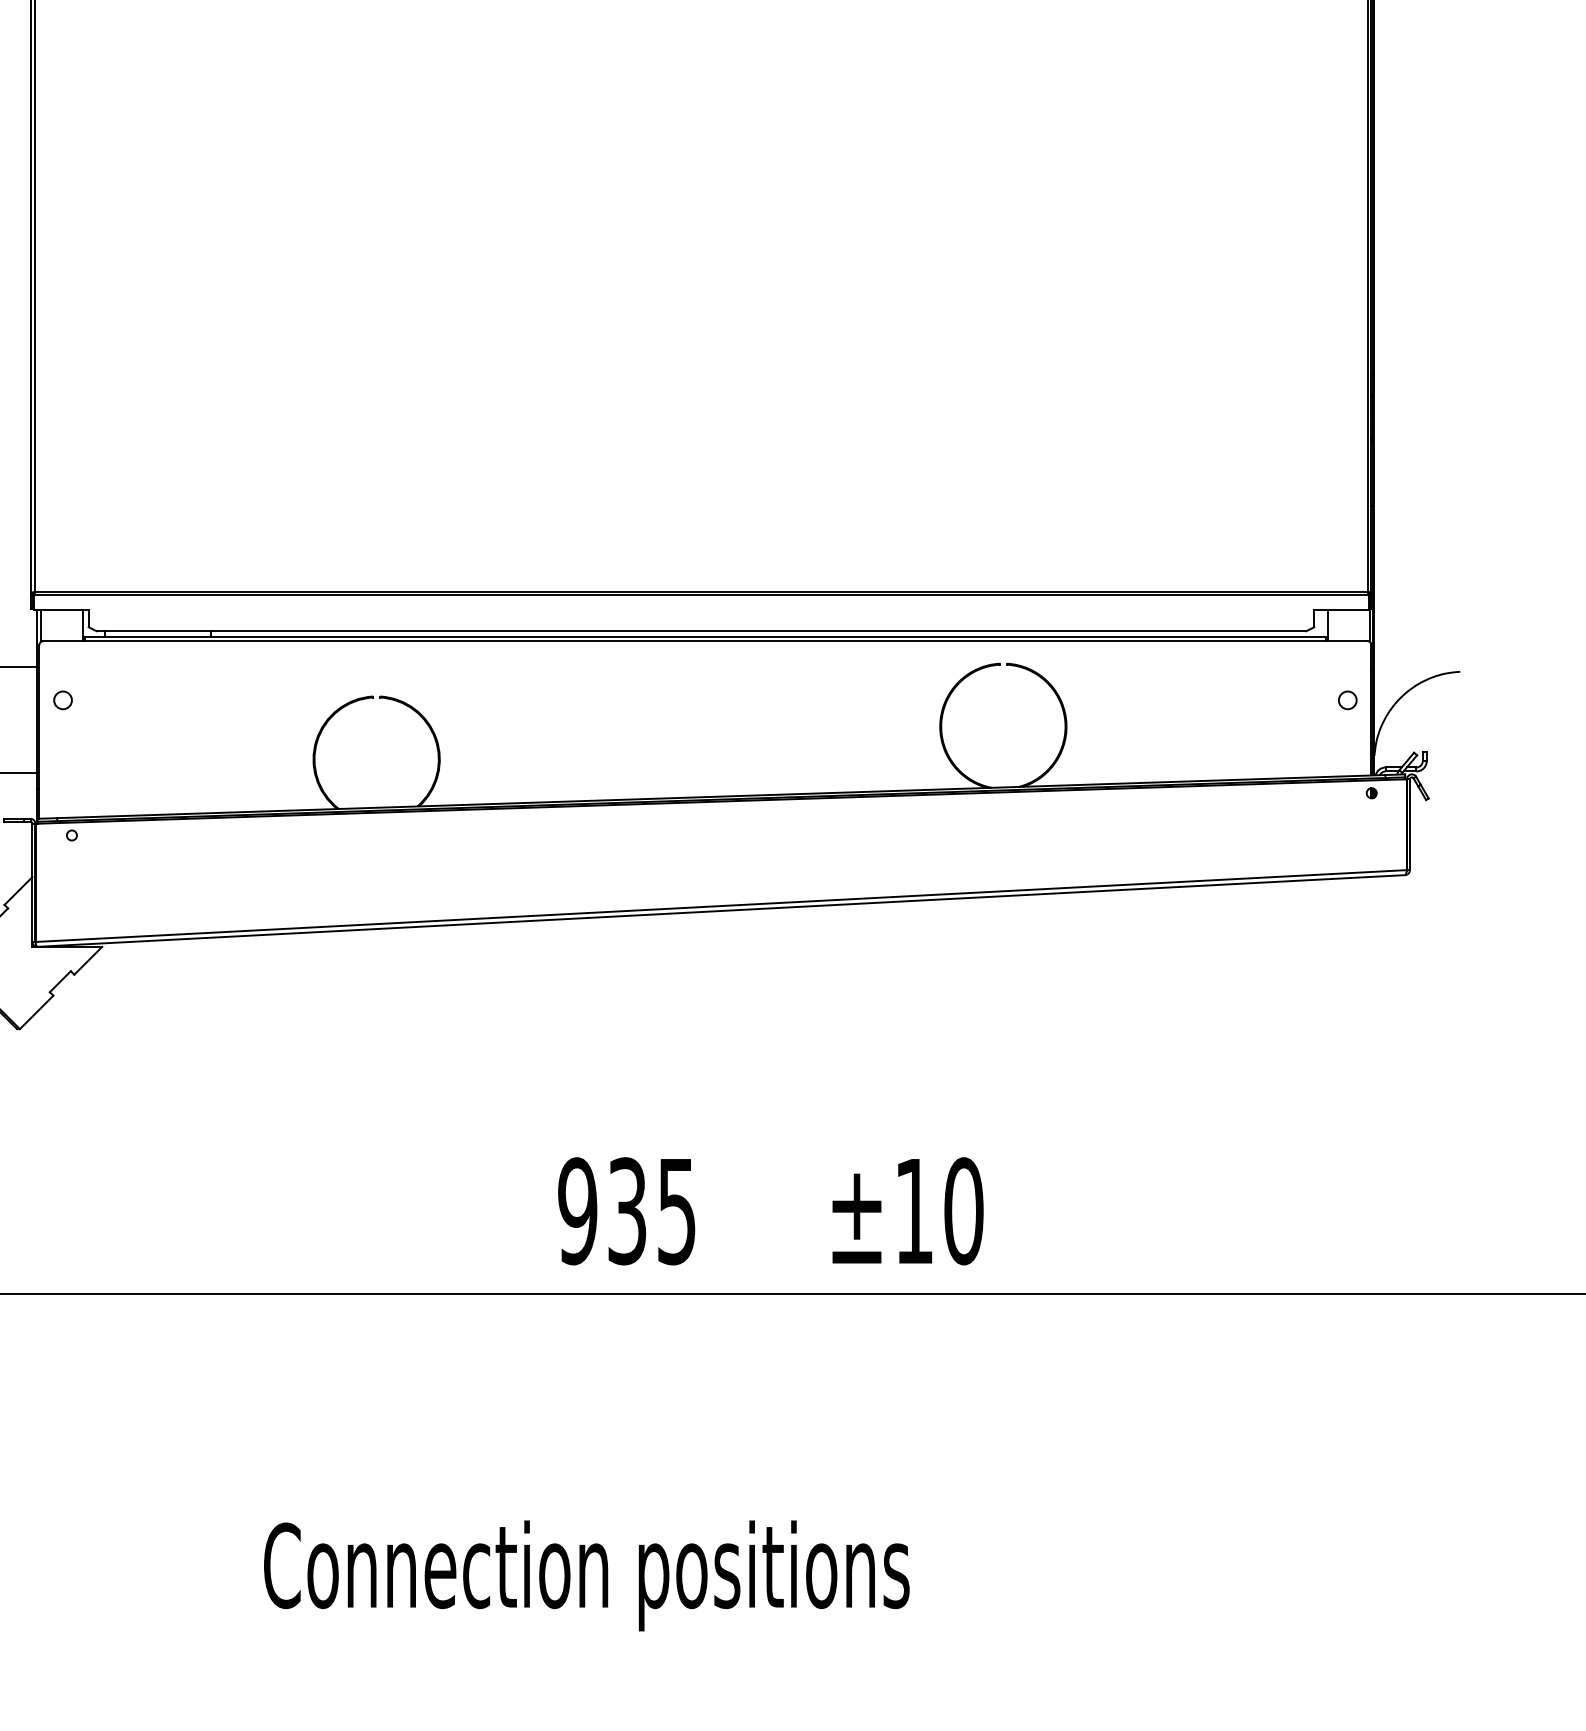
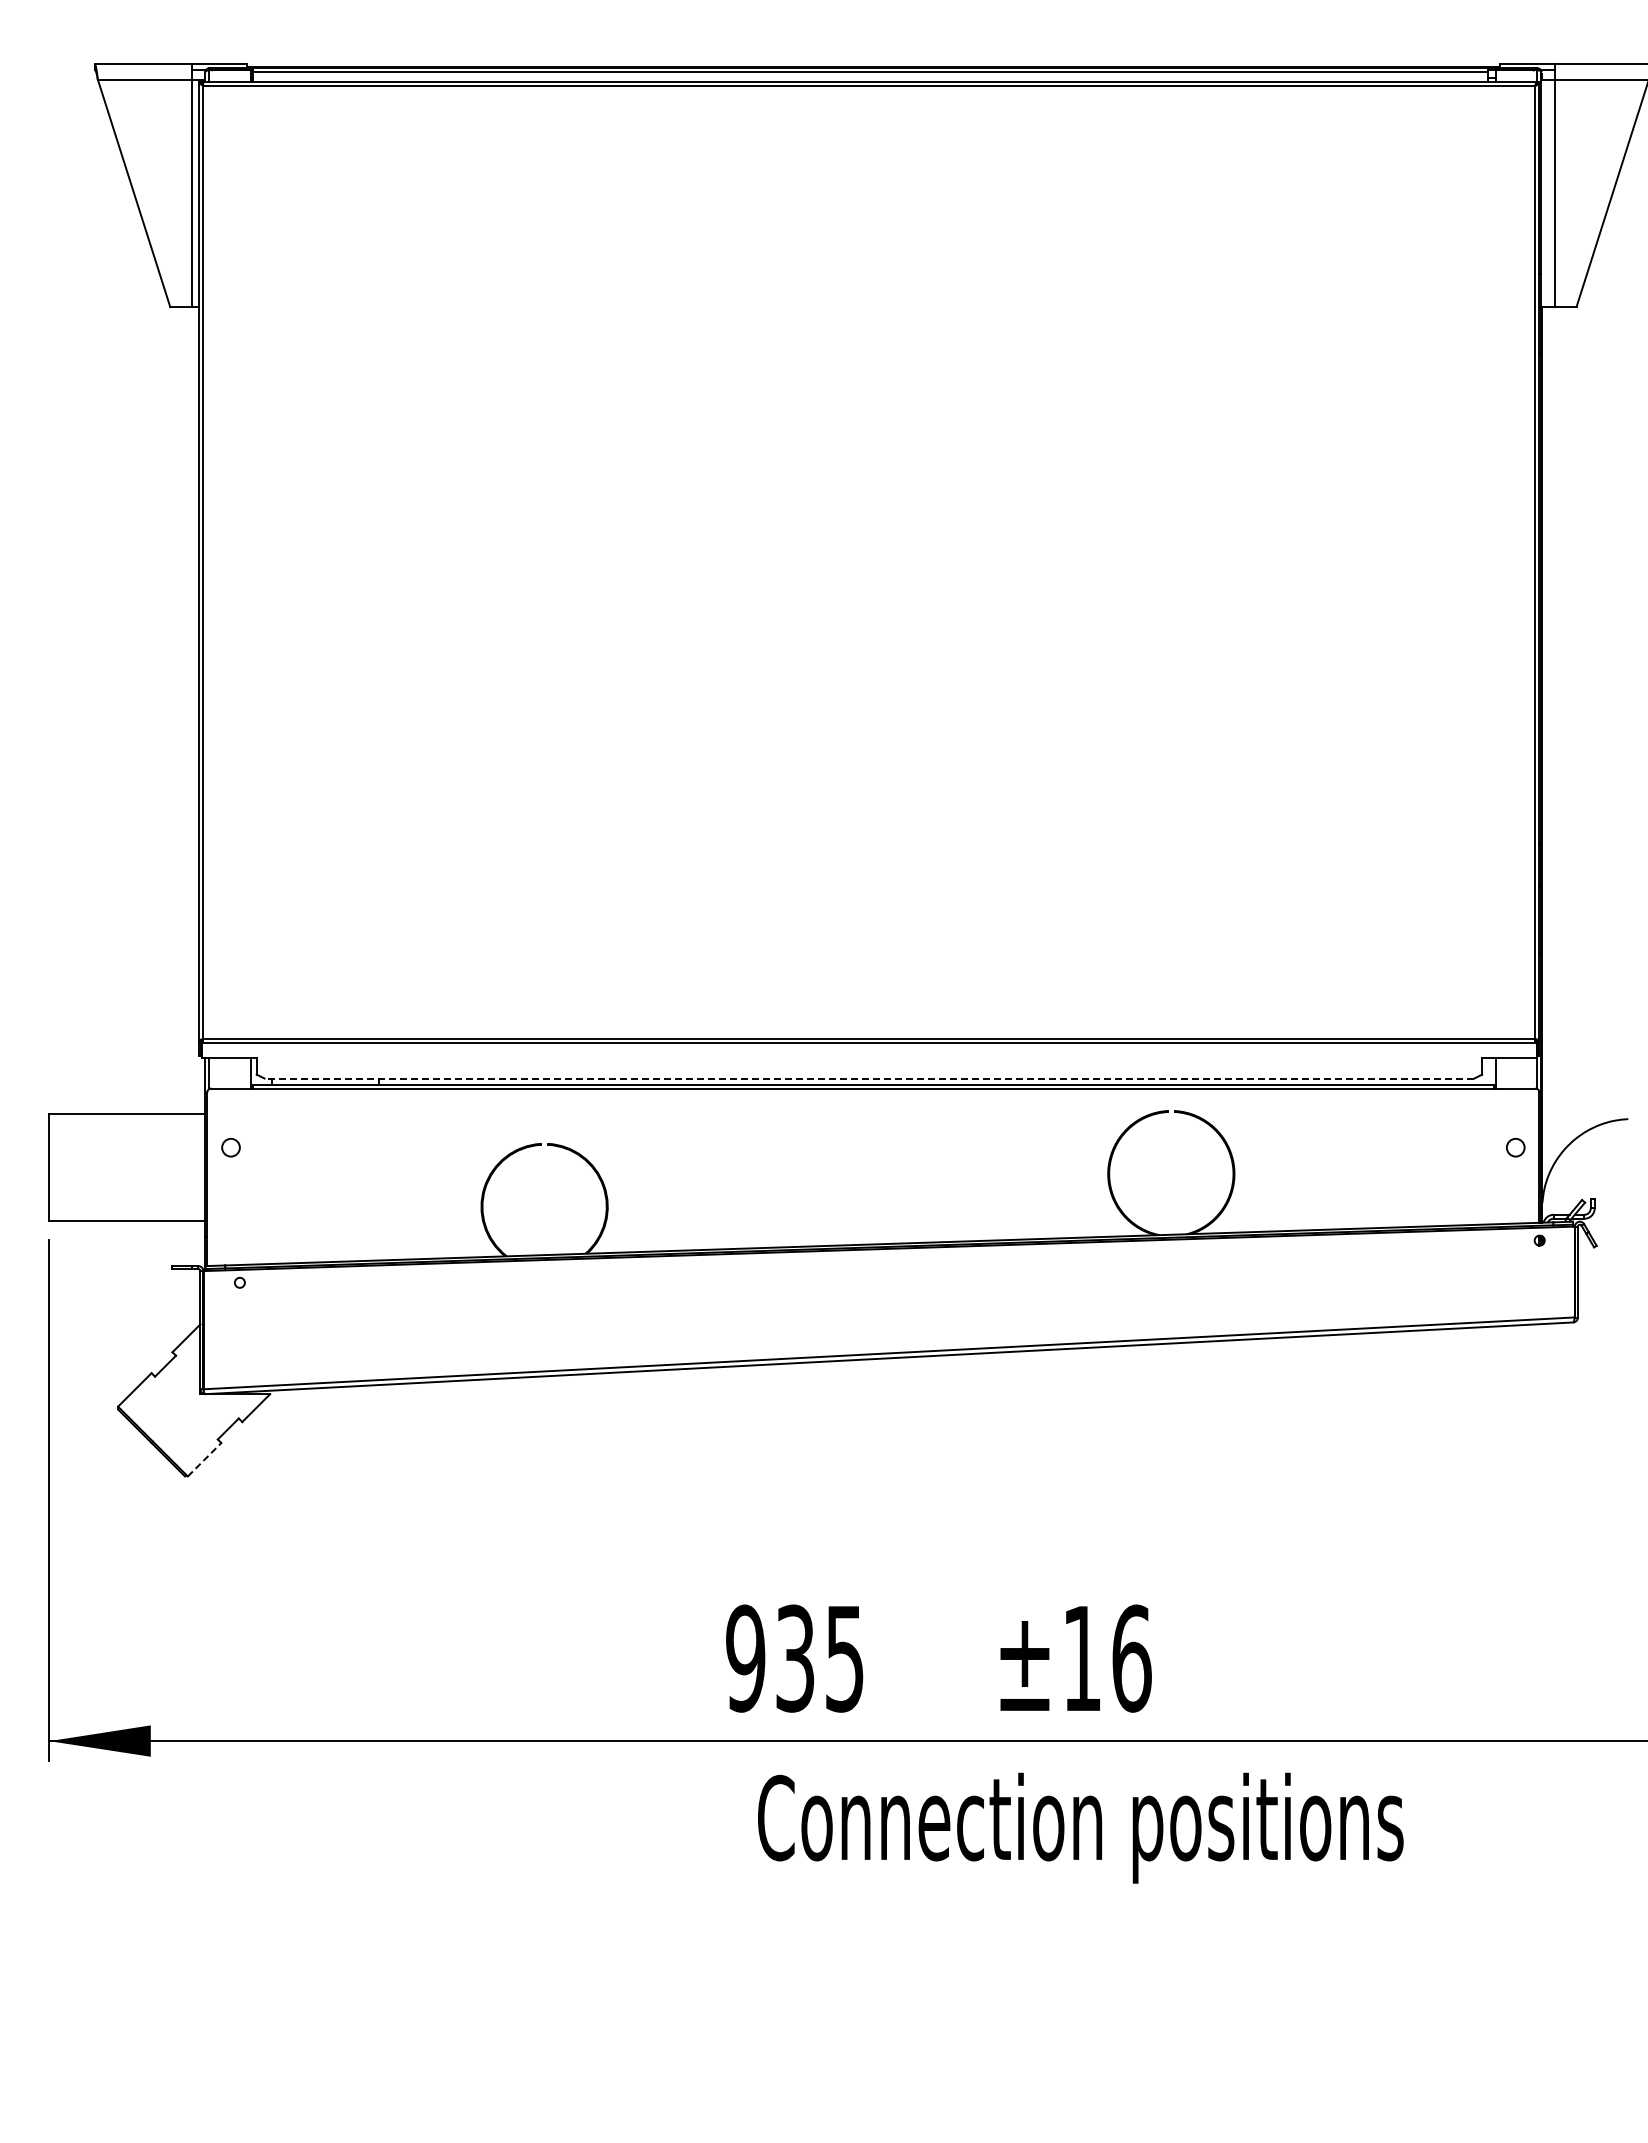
line: (701, 631) -> (869, 1078), solid -> dashed
line: (36, 1012) -> (204, 1459), solid -> dashed
text: (963, 1211) -> (1131, 1658), ±10 -> ±16
text: (586, 1575) -> (1080, 1827), moved

